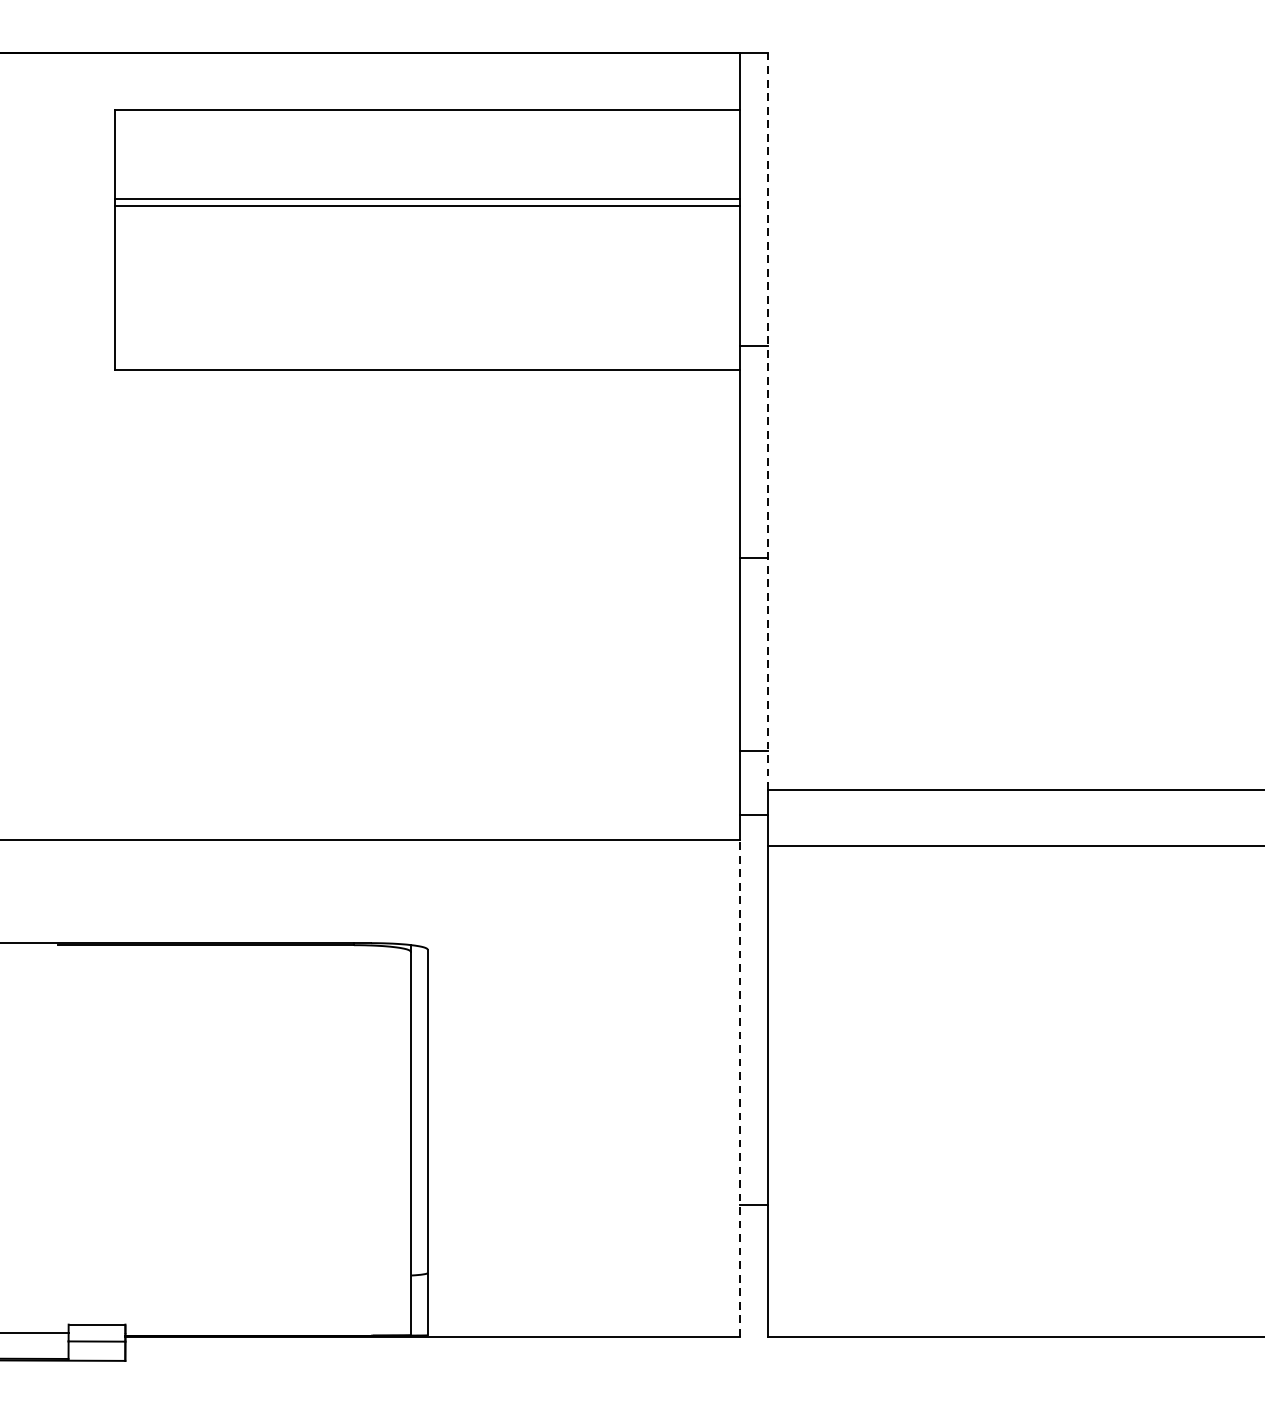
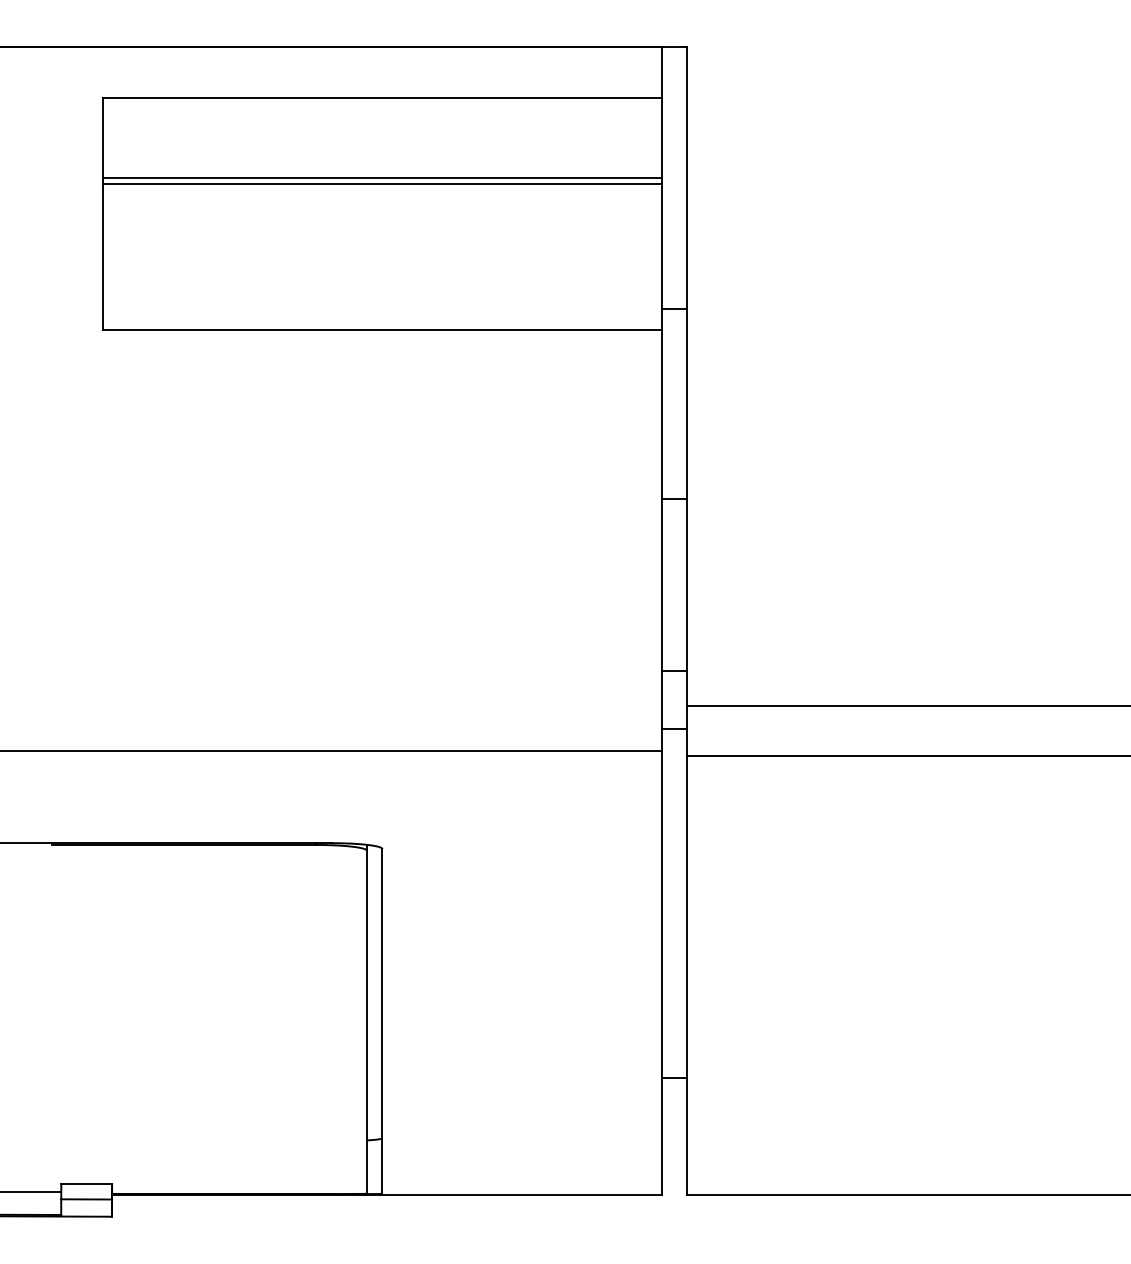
line: (768, 421) -> (687, 376), dashed -> solid
line: (739, 1087) -> (661, 972), dashed -> solid

